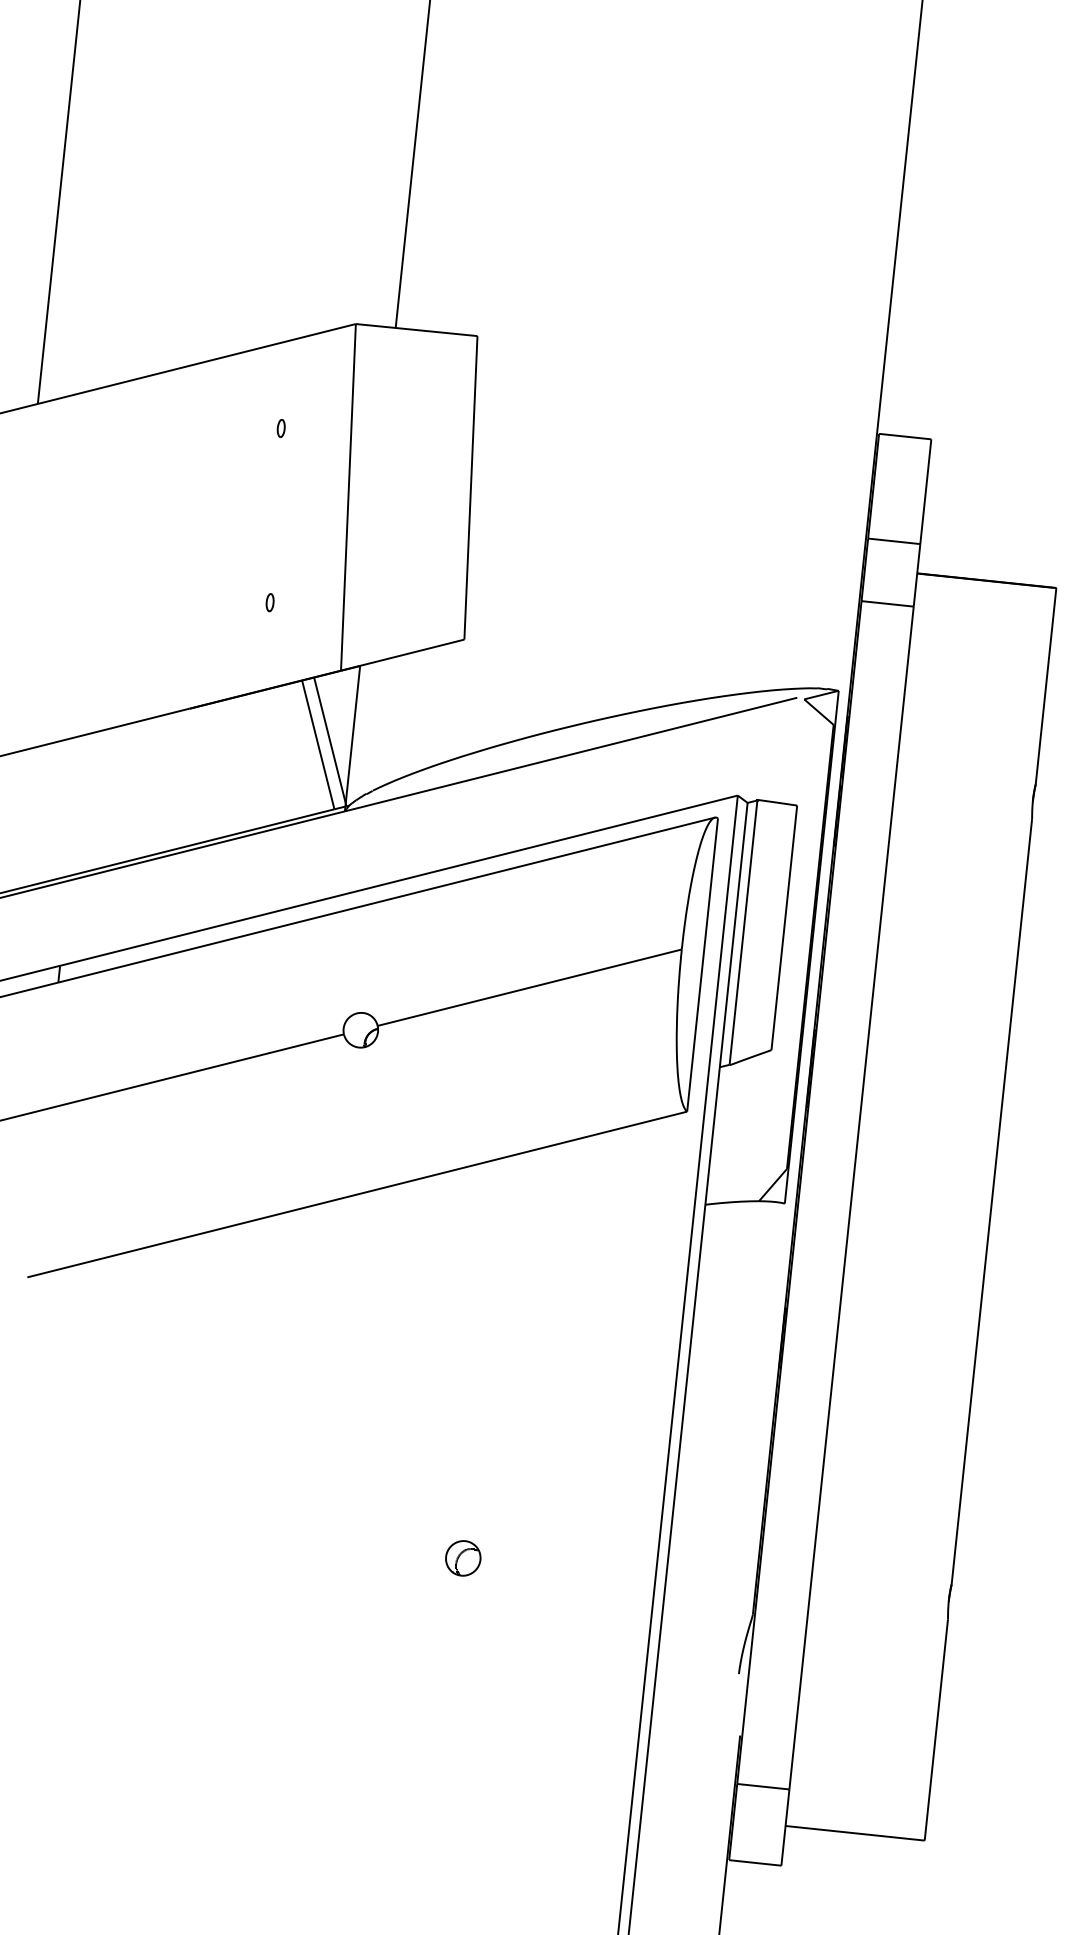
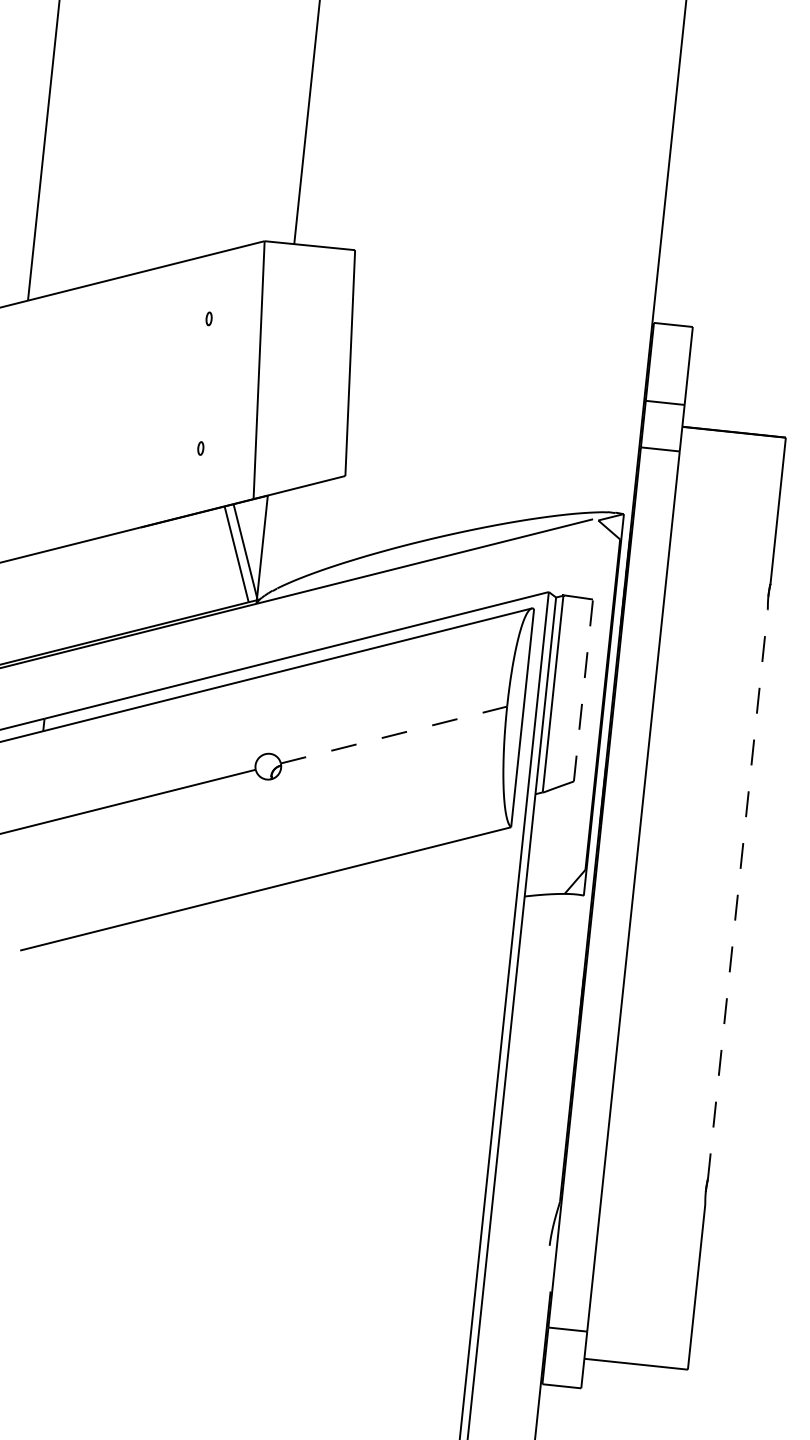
line: (784, 927) -> (583, 690), solid -> dashed
line: (529, 987) -> (393, 734), solid -> dashed
line: (991, 1201) -> (737, 894), solid -> dashed
part: (463, 1558) -> (344, 1159), removed

